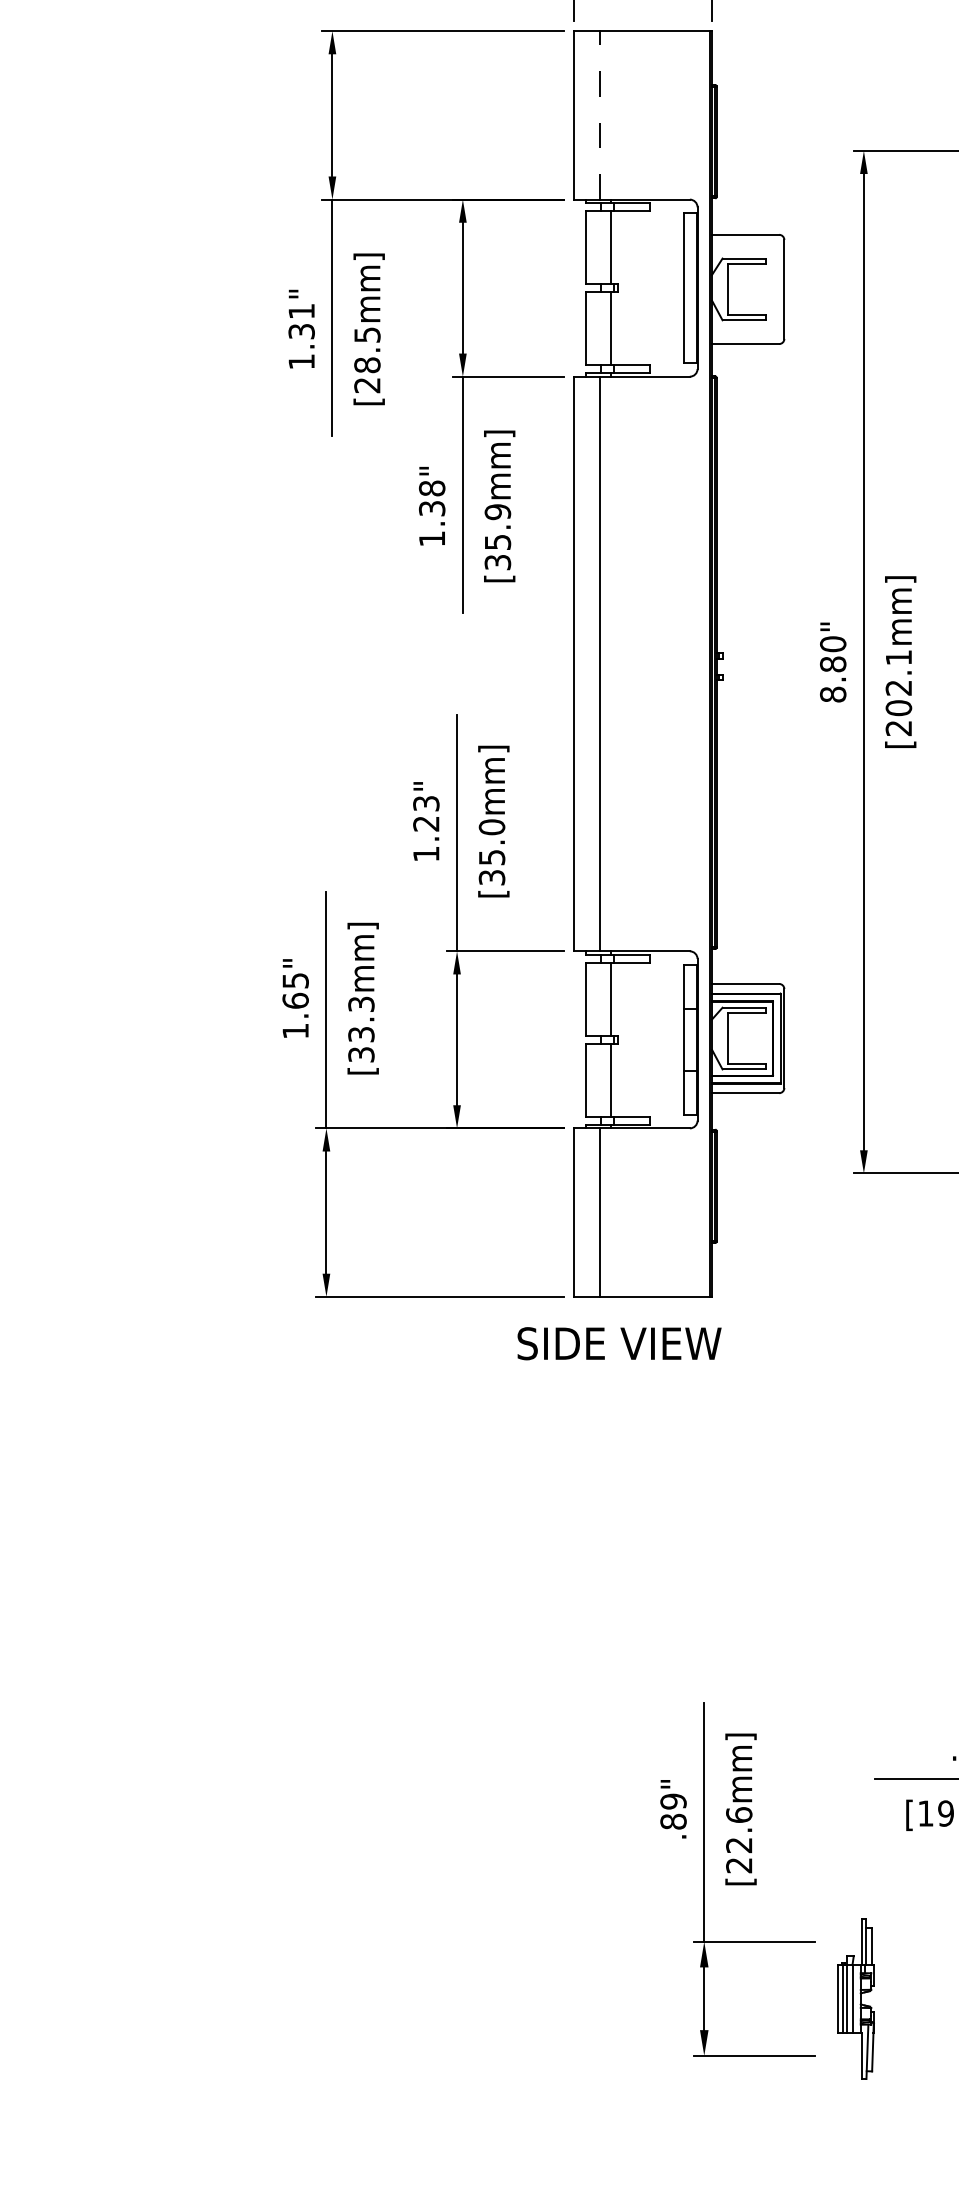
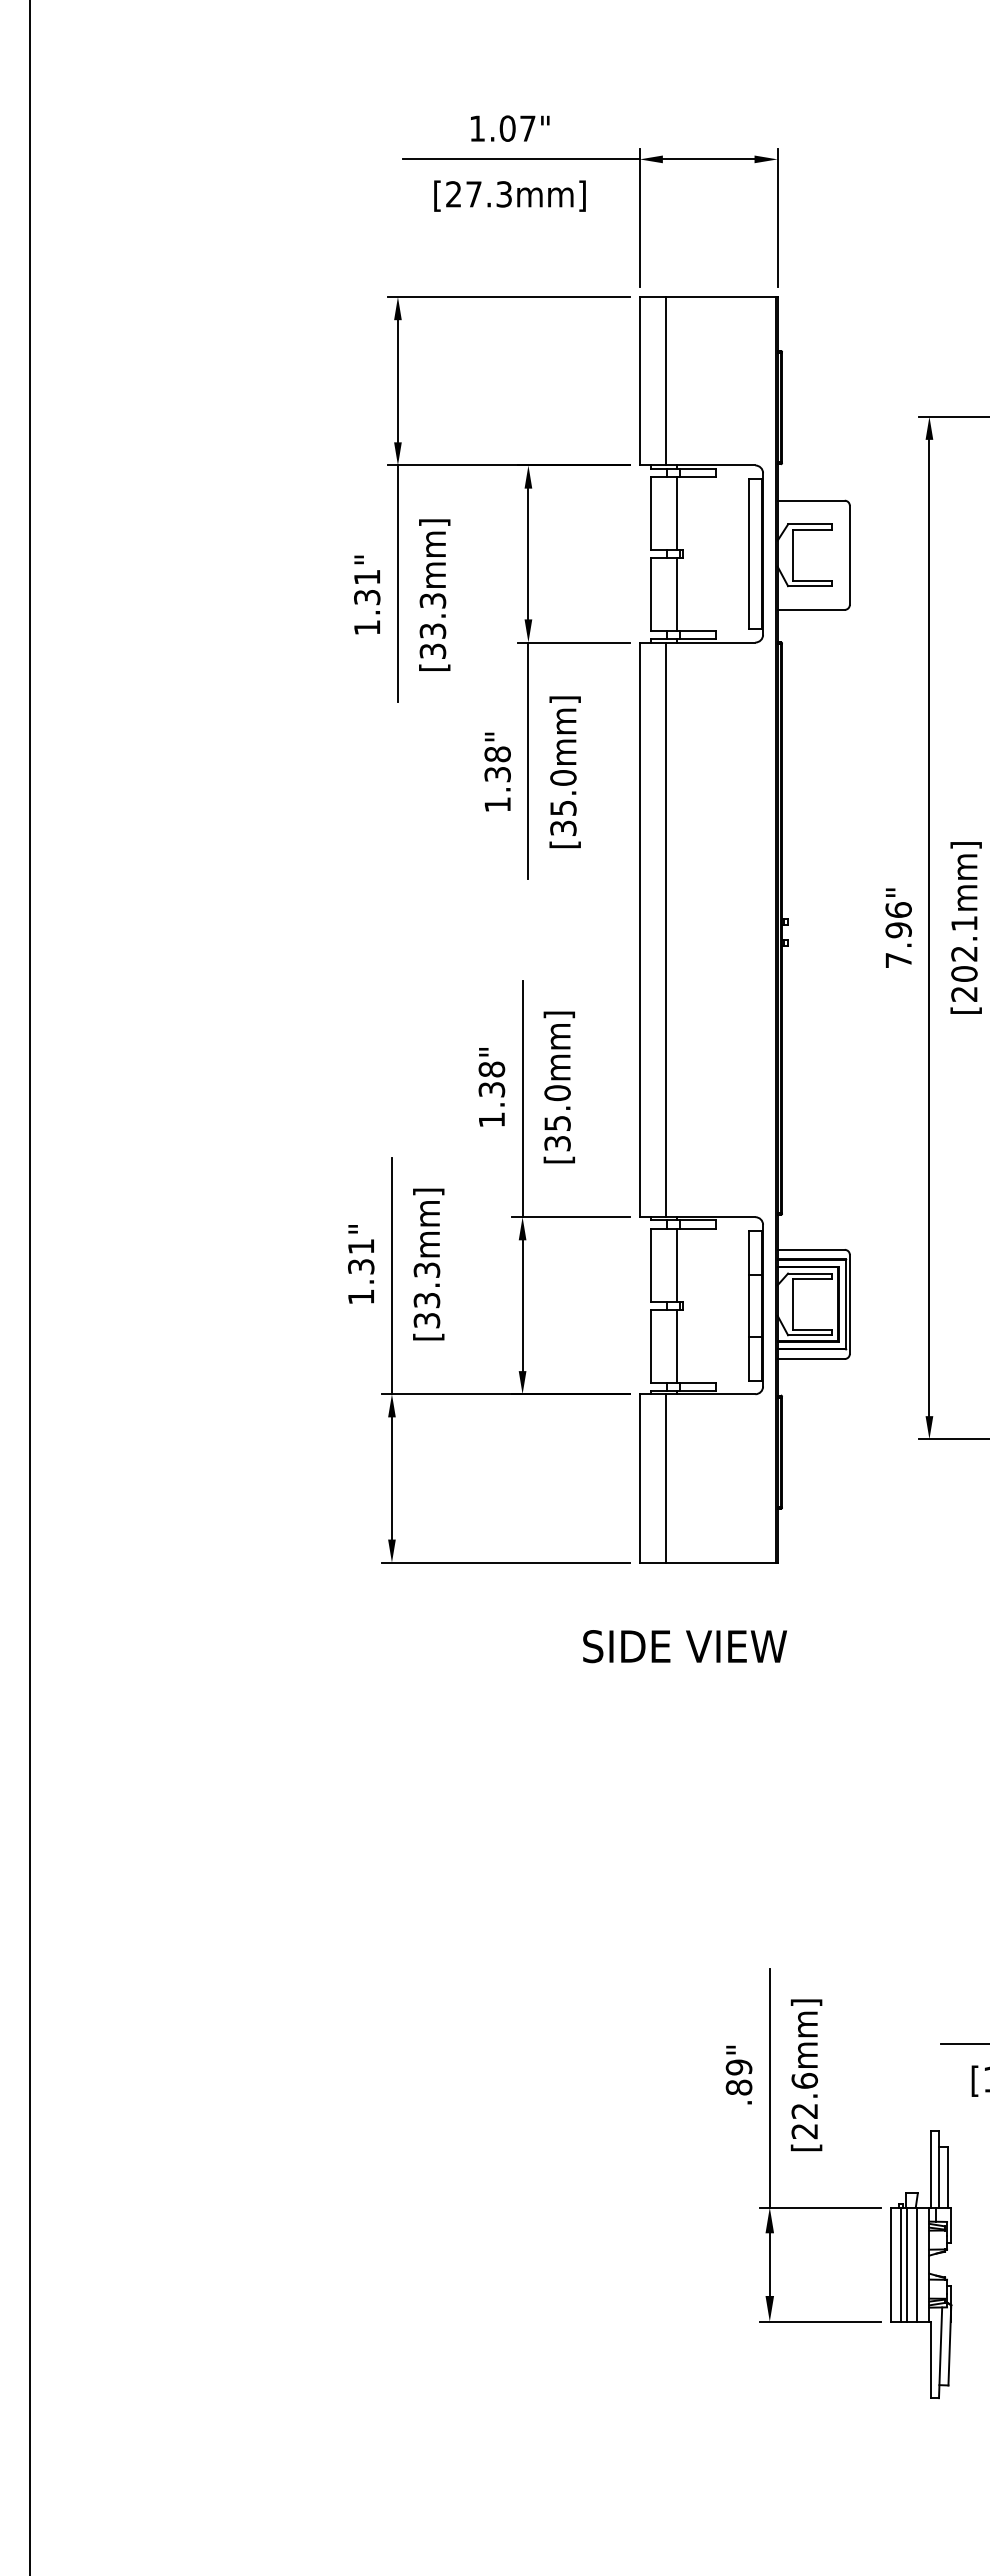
line: (599, 114) -> (665, 380), dashed -> solid
text: (366, 359) -> (432, 625), [28.5mm] -> [33.3mm]
text: (497, 511) -> (563, 777), [35.9mm] -> [35.0mm]
text: (832, 669) -> (898, 935), 8.80" -> 7.96"
text: (425, 813) -> (491, 1079), 1.23" -> 1.38"
text: (295, 990) -> (361, 1256), 1.65" -> 1.31"
text: (618, 1343) -> (684, 1646), moved
part: (855, 1998) -> (921, 2264), size x1.67

